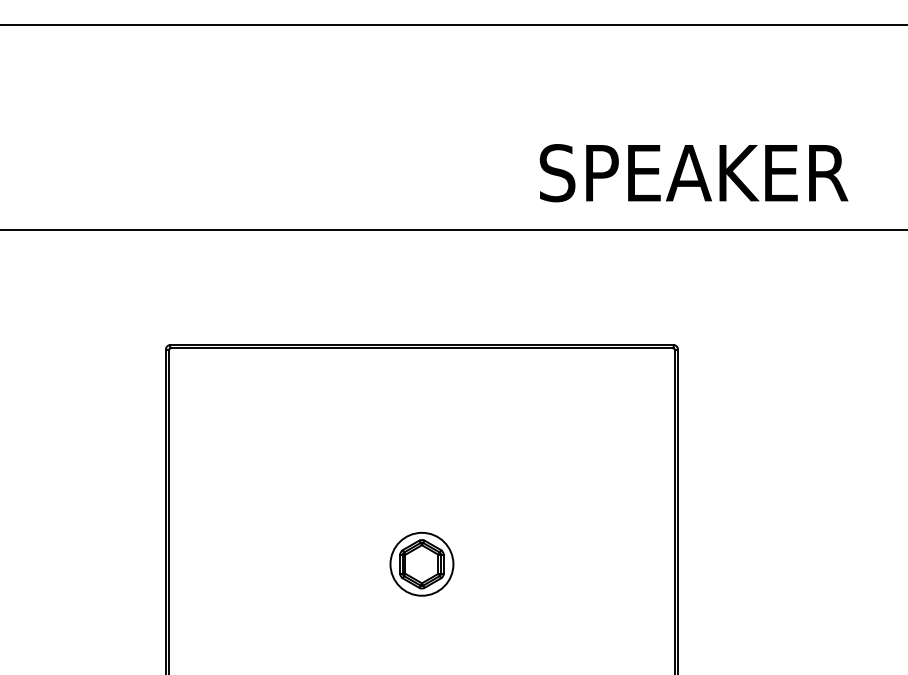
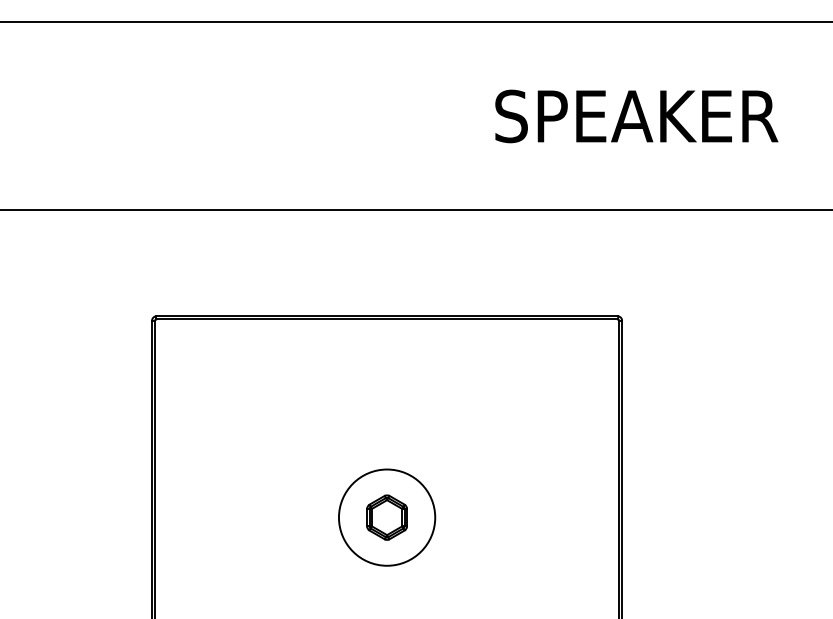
text: (693, 173) -> (636, 116), moved
circle: (421, 563) -> (386, 516), size x1.67

